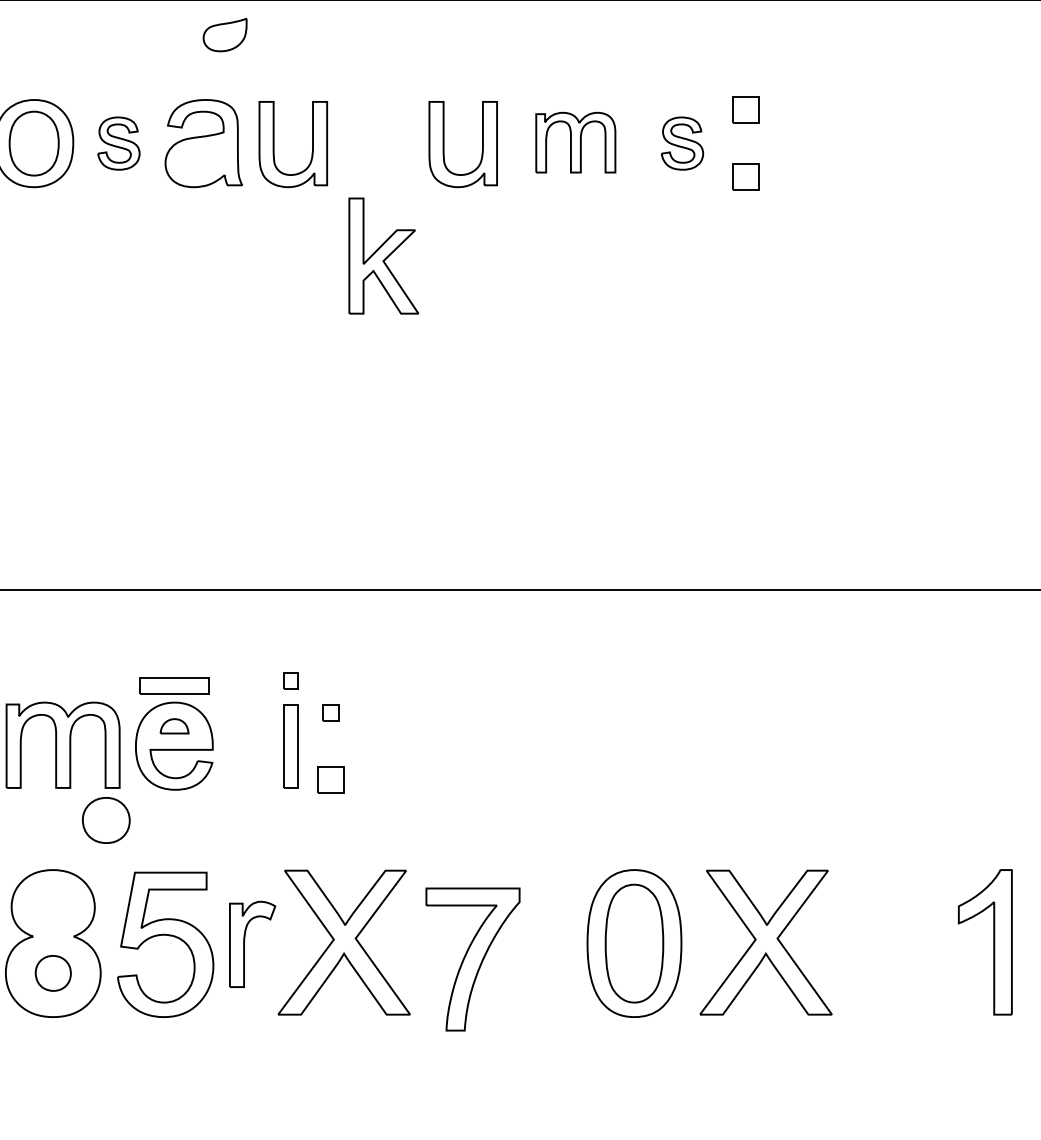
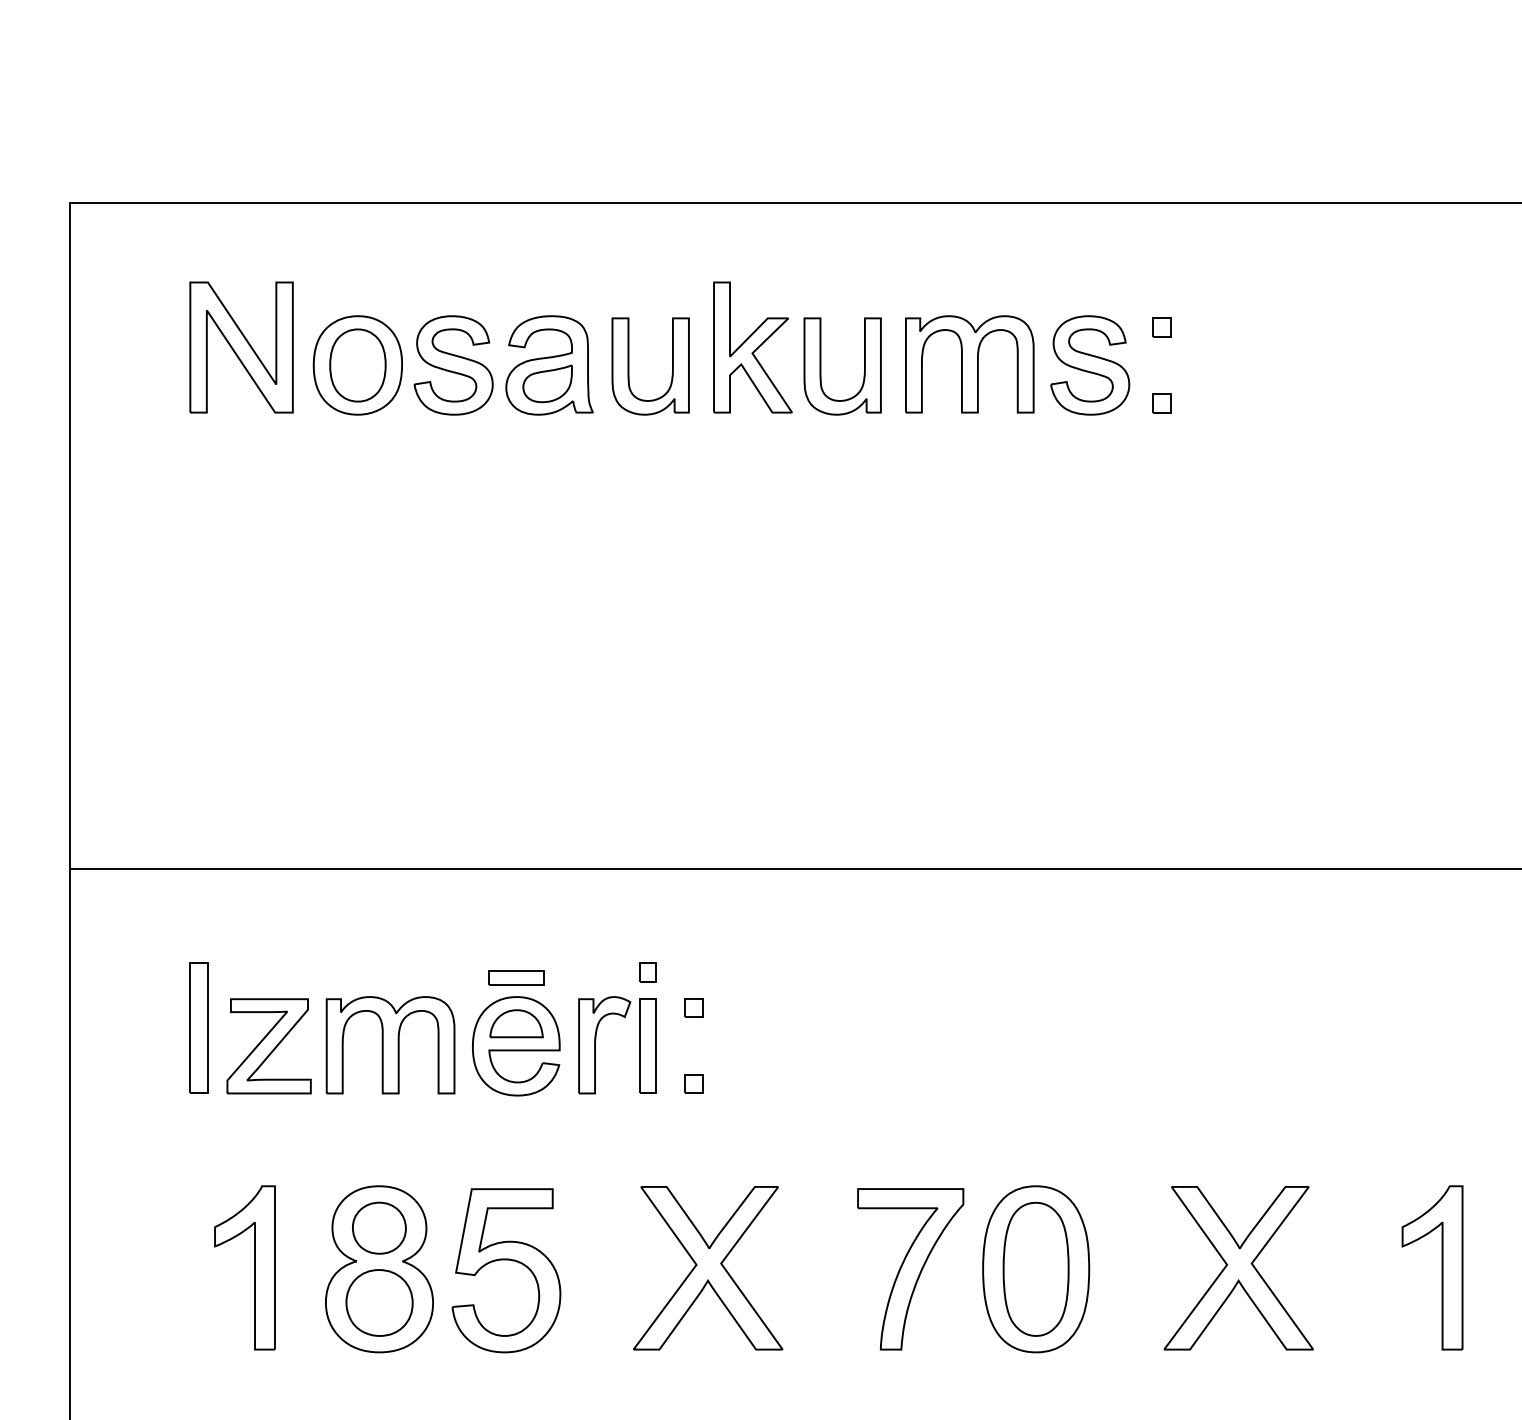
part: (225, 34) -> (547, 383), moved
part: (745, 109) -> (1161, 327), size x0.62
part: (575, 142) -> (969, 364), size x1.43
part: (118, 143) -> (453, 365), size x1.67
part: (682, 143) -> (1090, 365), size x1.67
part: (745, 177) -> (1161, 403), size x0.62
part: (383, 256) -> (752, 347), moved
part: (174, 685) -> (516, 977), size x0.71
part: (174, 726) -> (516, 1023), size x1.67
part: (331, 779) -> (693, 1083), size x0.62
part: (106, 819) -> (379, 1227), moved
part: (765, 942) -> (1238, 1268), moved
part: (244, 944) -> (595, 1045), moved
part: (472, 959) -> (910, 1269), moved
part: (53, 972) -> (379, 1302), size x1.67

